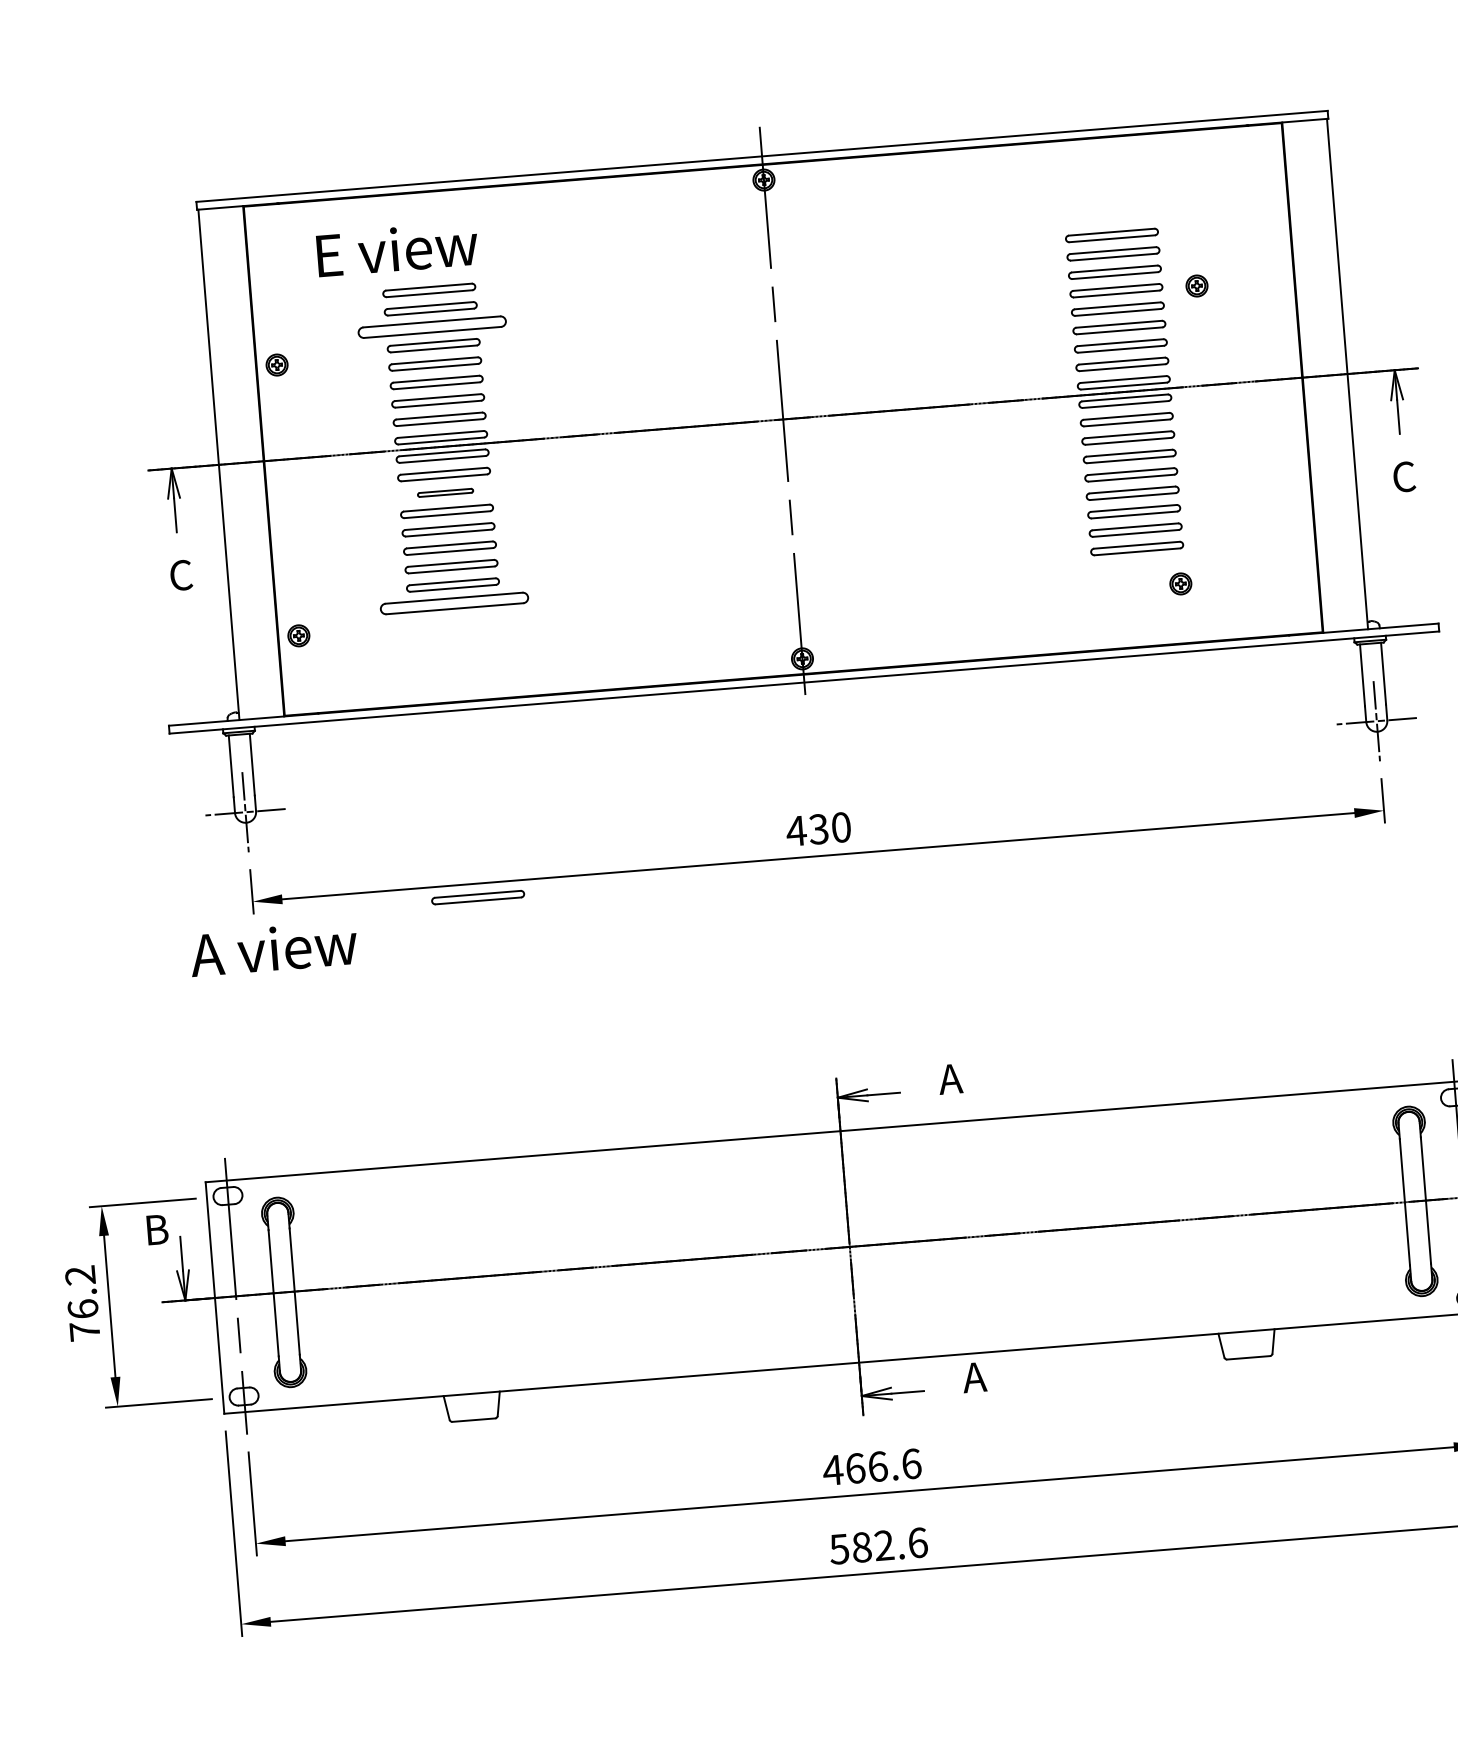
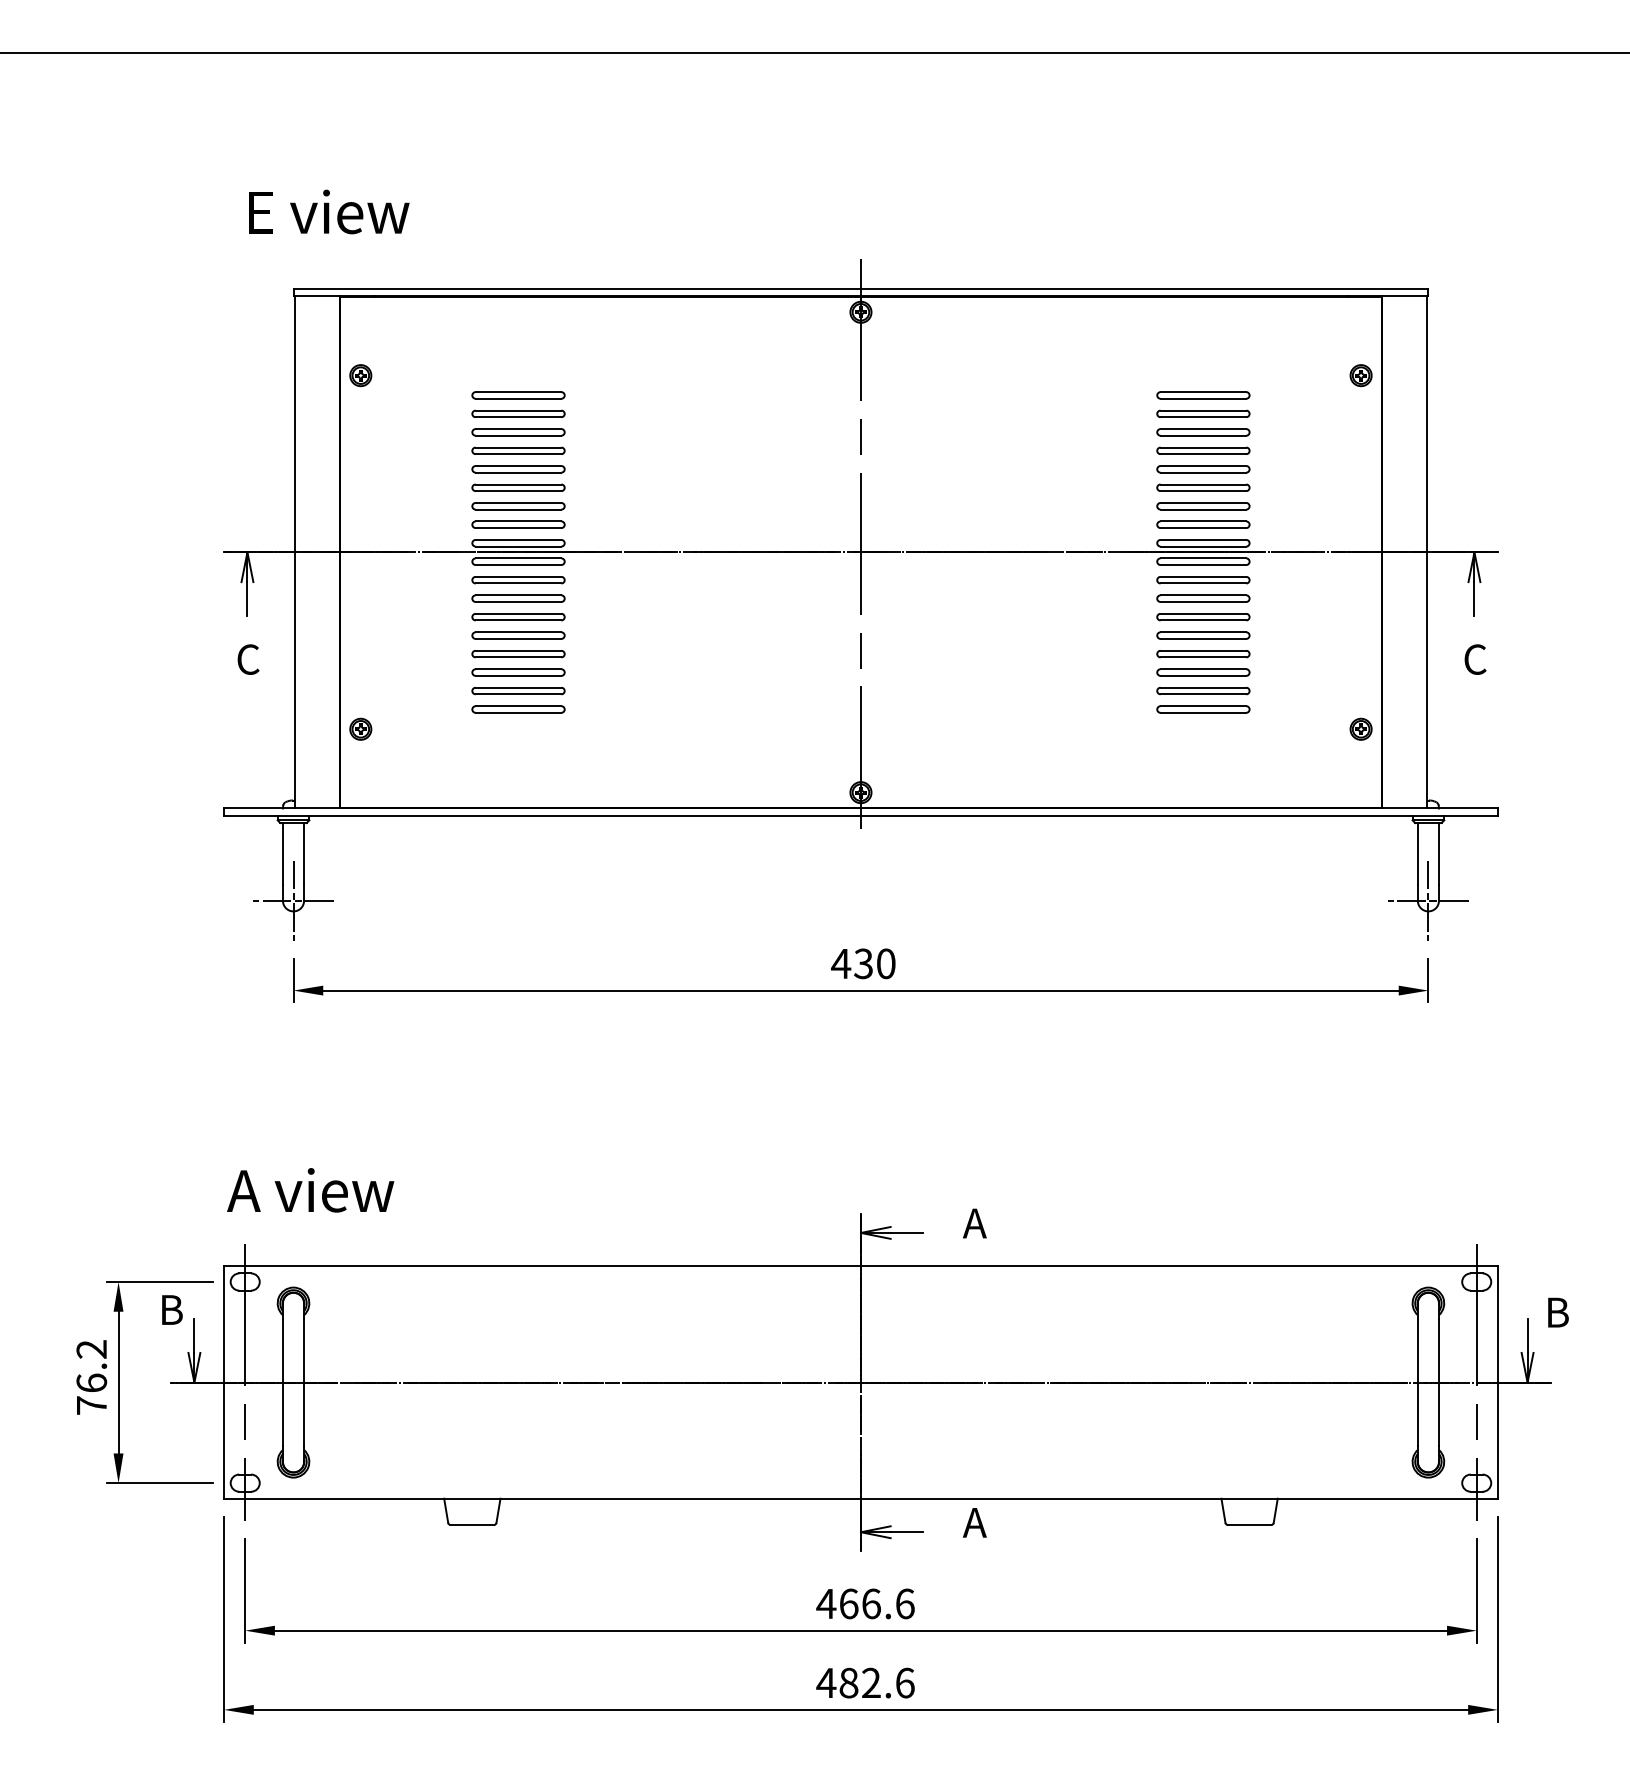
text: (397, 248) -> (329, 211), moved
part: (1196, 285) -> (1360, 375), moved
part: (432, 327) -> (518, 432), size x0.62
part: (276, 364) -> (360, 375), moved
part: (445, 492) -> (518, 598), size x1.67
part: (1180, 583) -> (1360, 728), moved
part: (454, 603) -> (518, 709), size x0.62
part: (478, 897) -> (518, 1004), removed
text: (273, 949) -> (310, 1190), moved
text: (839, 1549) -> (826, 1683), 582.6 -> 482.6

